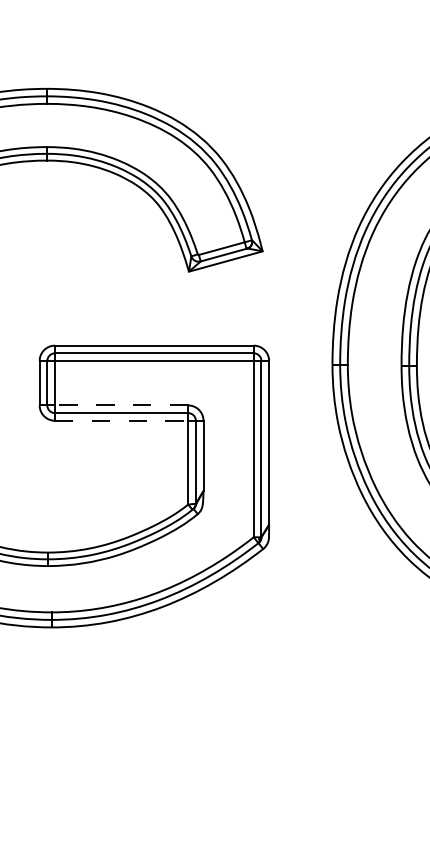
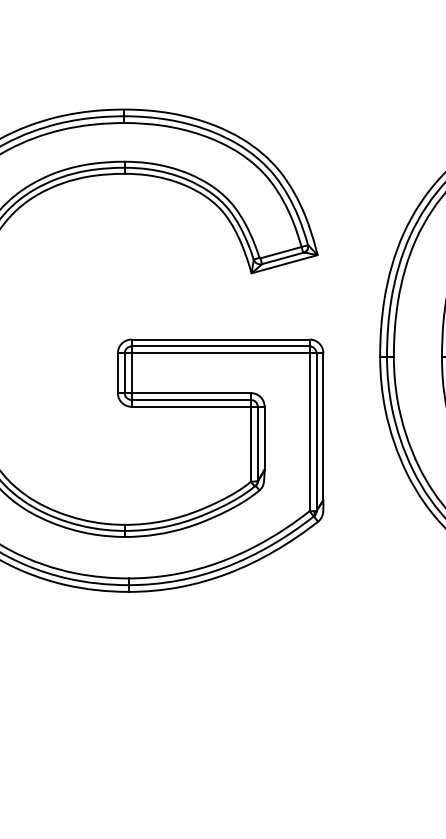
line: (121, 405) -> (191, 393), dashed -> solid
line: (121, 420) -> (191, 406), dashed -> solid

